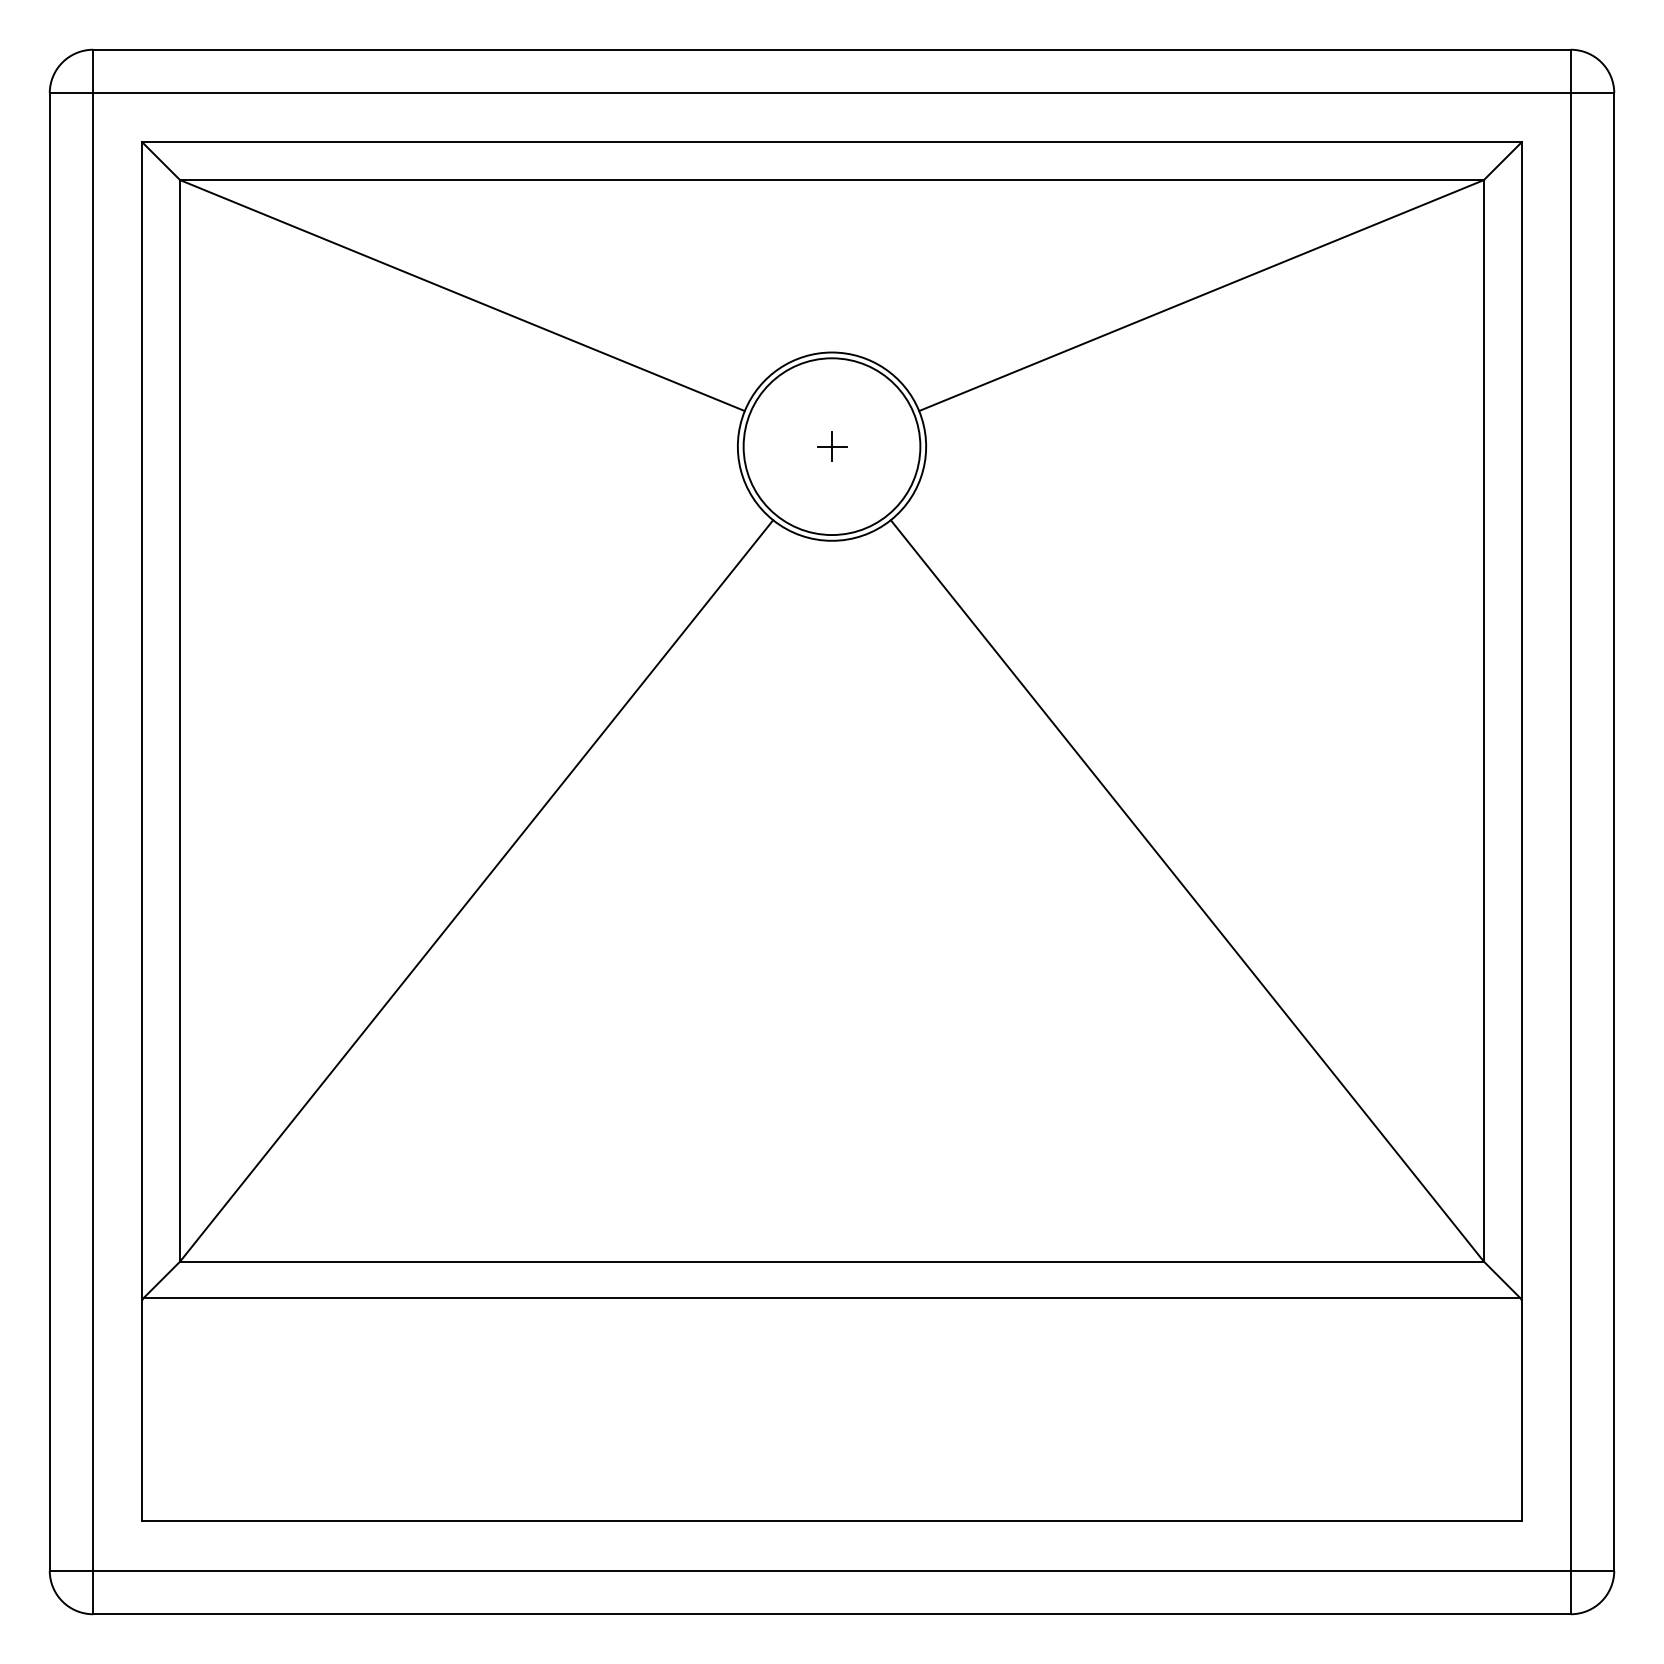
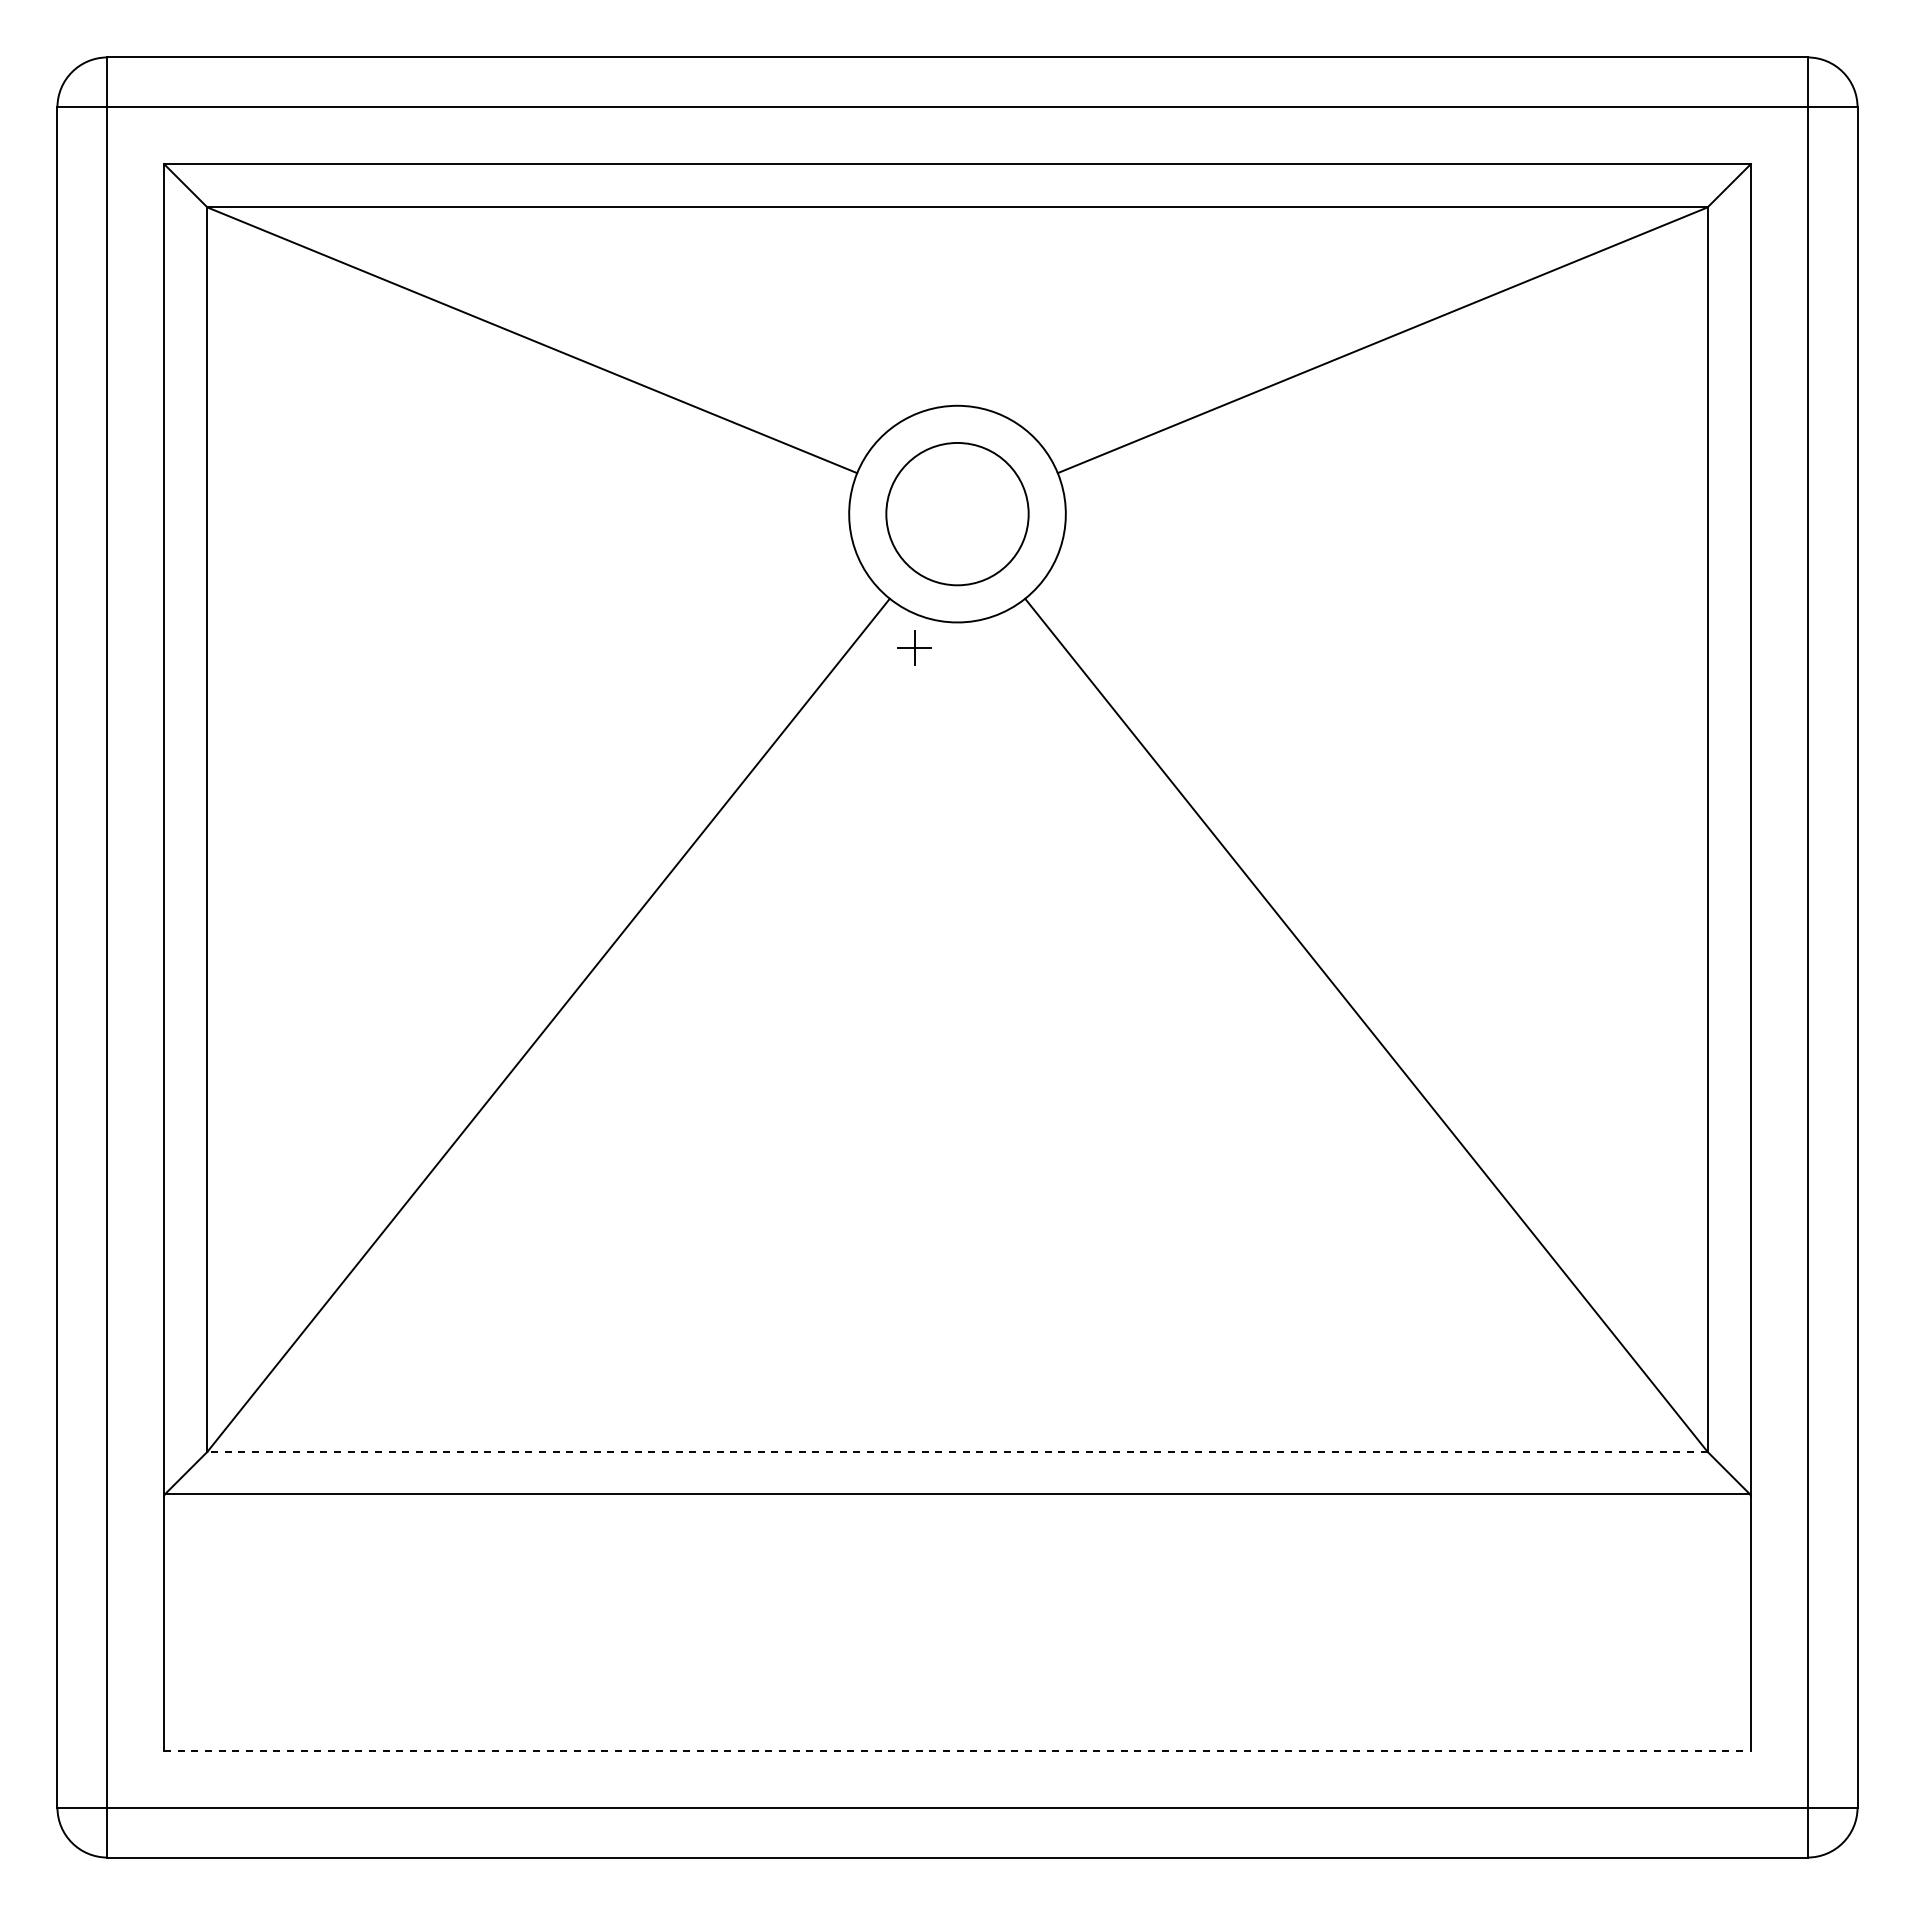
circle: (832, 446) -> (957, 513), size x0.7
part: (832, 446) -> (914, 647), moved
line: (832, 1261) -> (957, 1451), solid -> dashed
line: (832, 1521) -> (958, 1750), solid -> dashed

